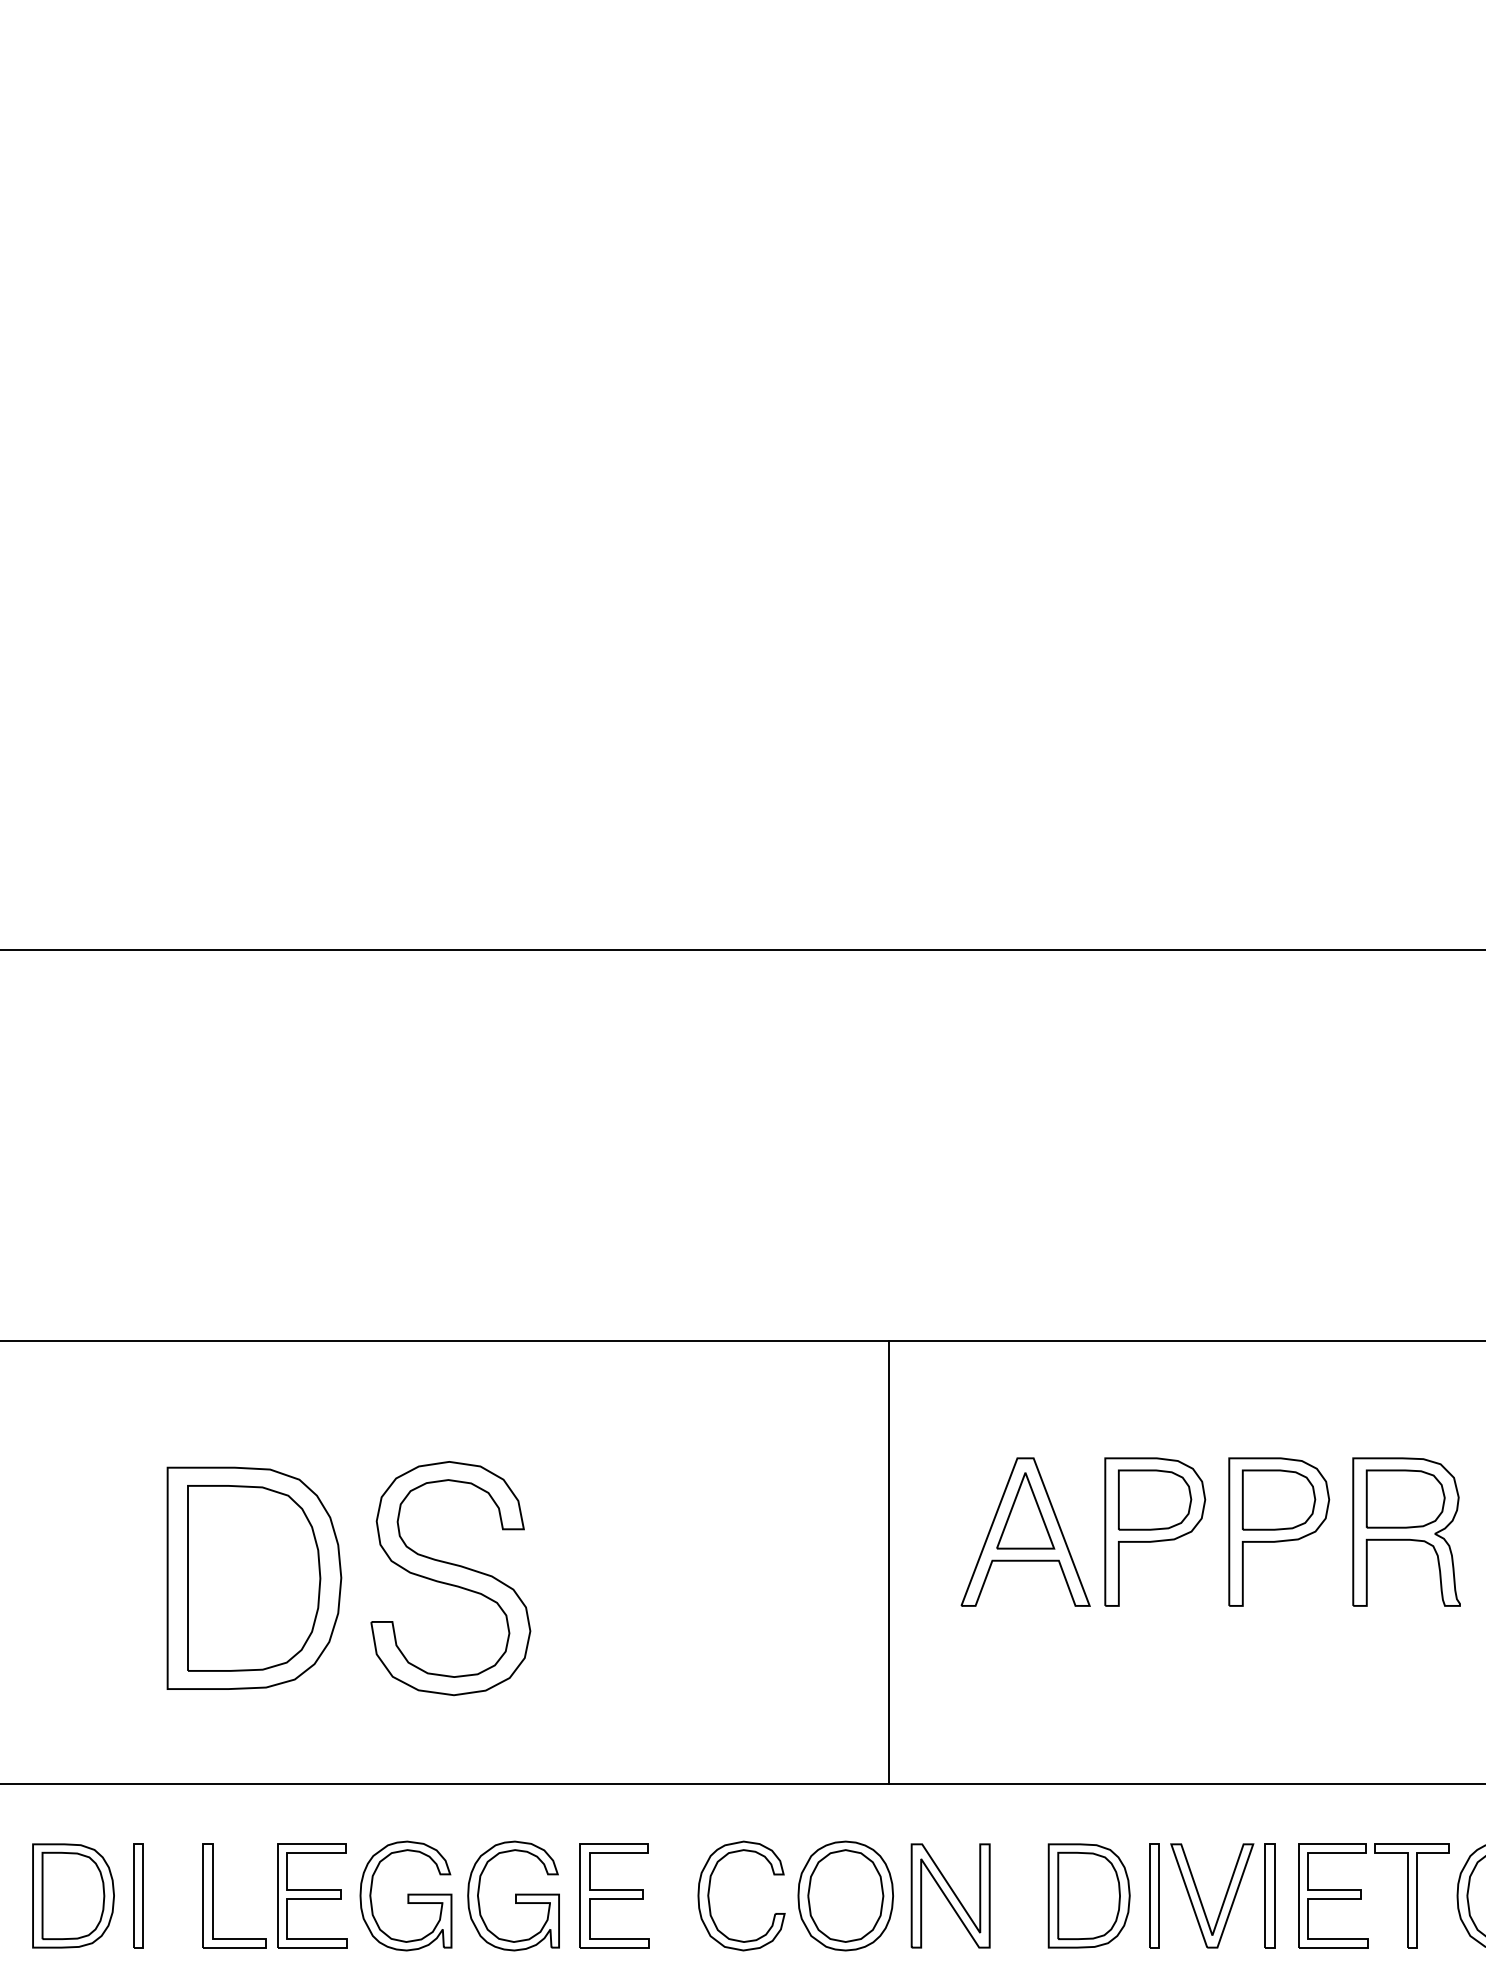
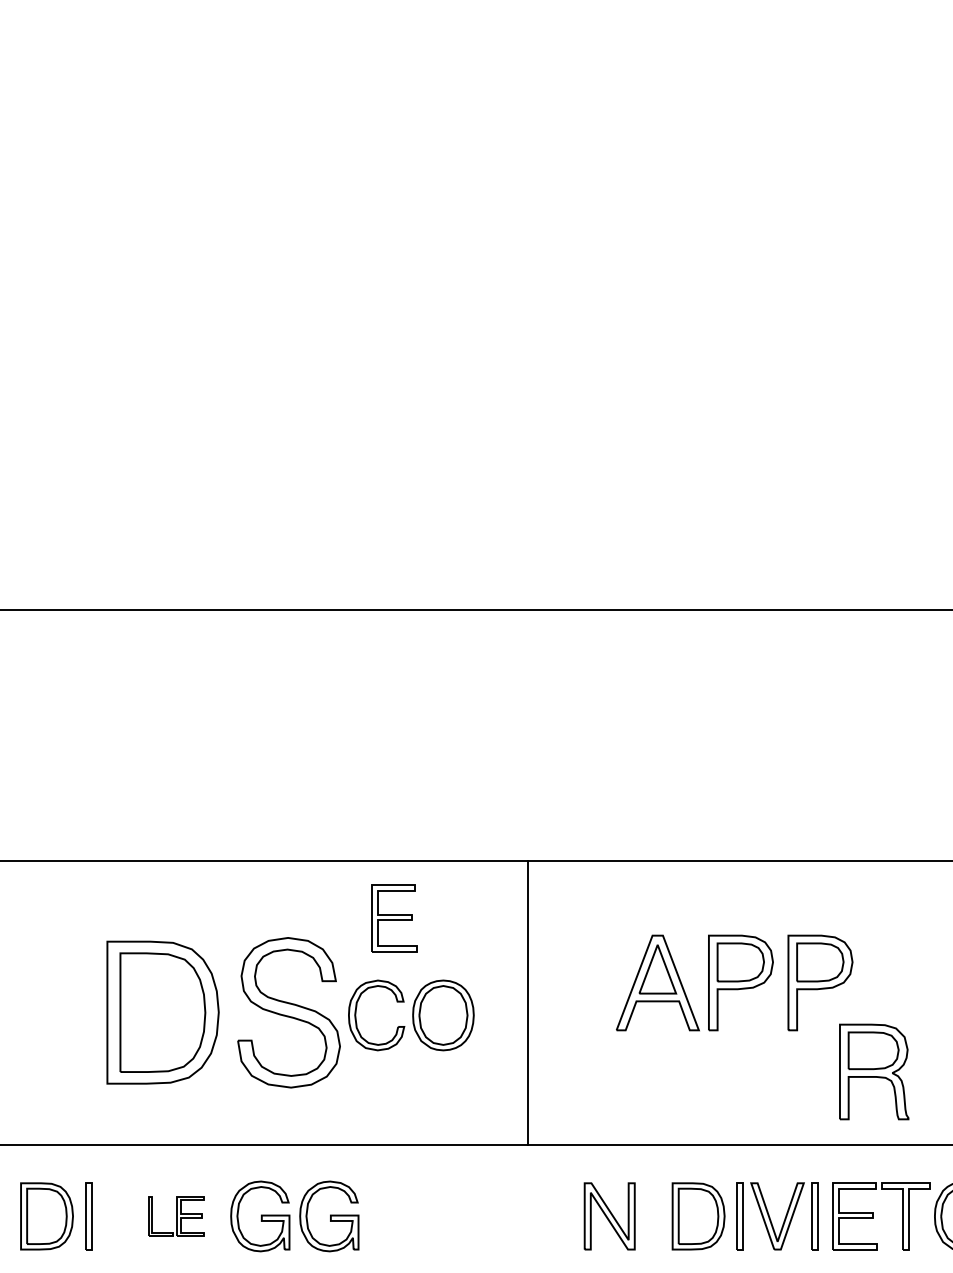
part: (1407, 1531) -> (874, 1071), moved
line: (887, 1562) -> (527, 1002), moved
part: (275, 1896) -> (176, 1216), size x0.6
part: (615, 1896) -> (394, 918), moved
part: (795, 1896) -> (411, 1015), moved

